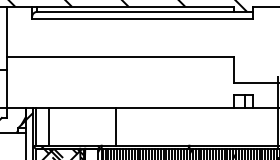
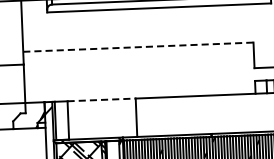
line: (120, 57) -> (138, 47), solid -> dashed
line: (82, 107) -> (101, 99), solid -> dashed

